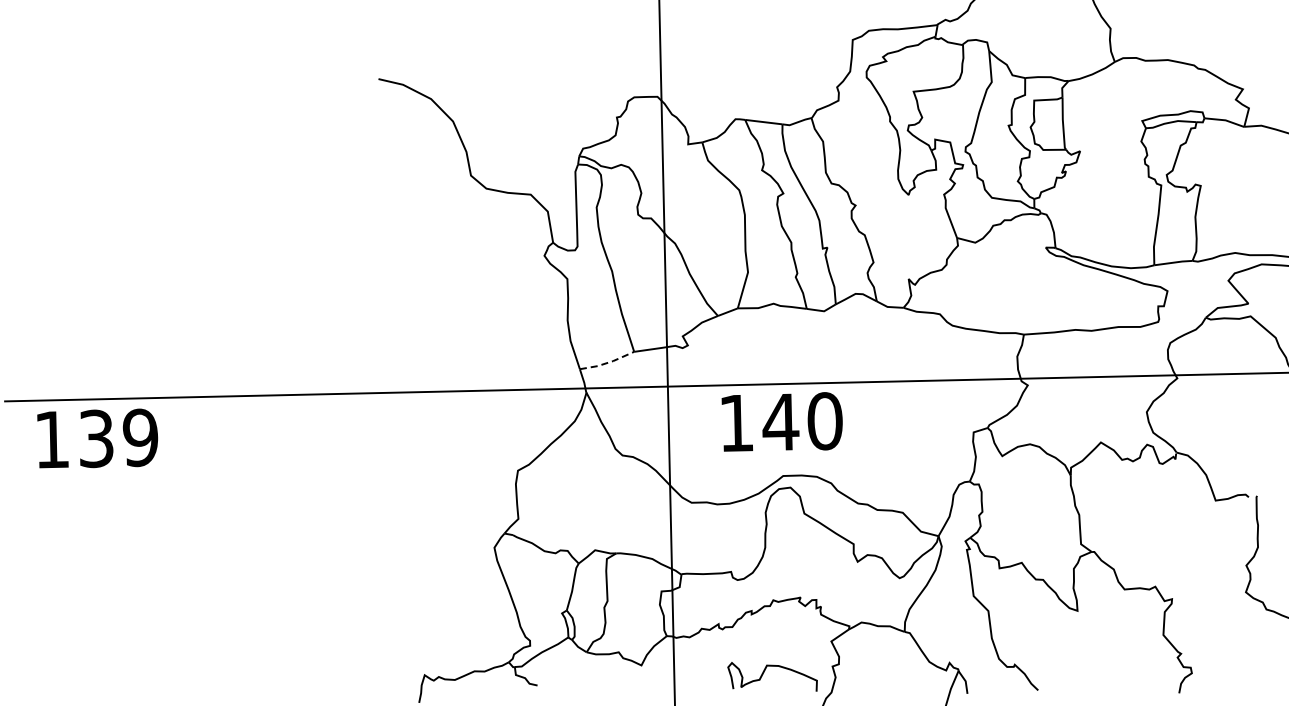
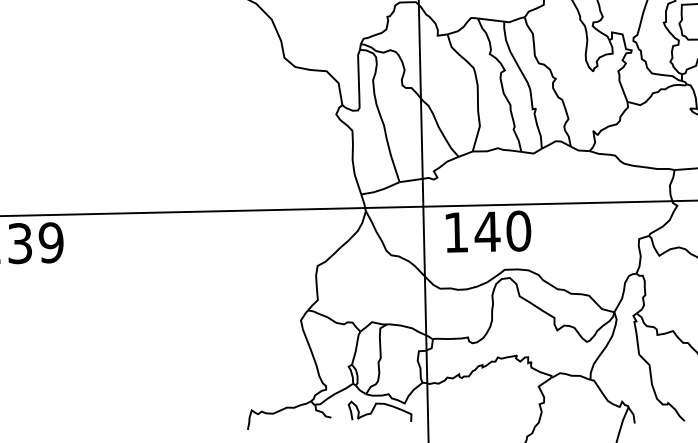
line: (607, 362) -> (380, 189), dashed -> solid
text: (781, 421) -> (488, 231), moved
curve: (764, 672) -> (374, 408), moved

